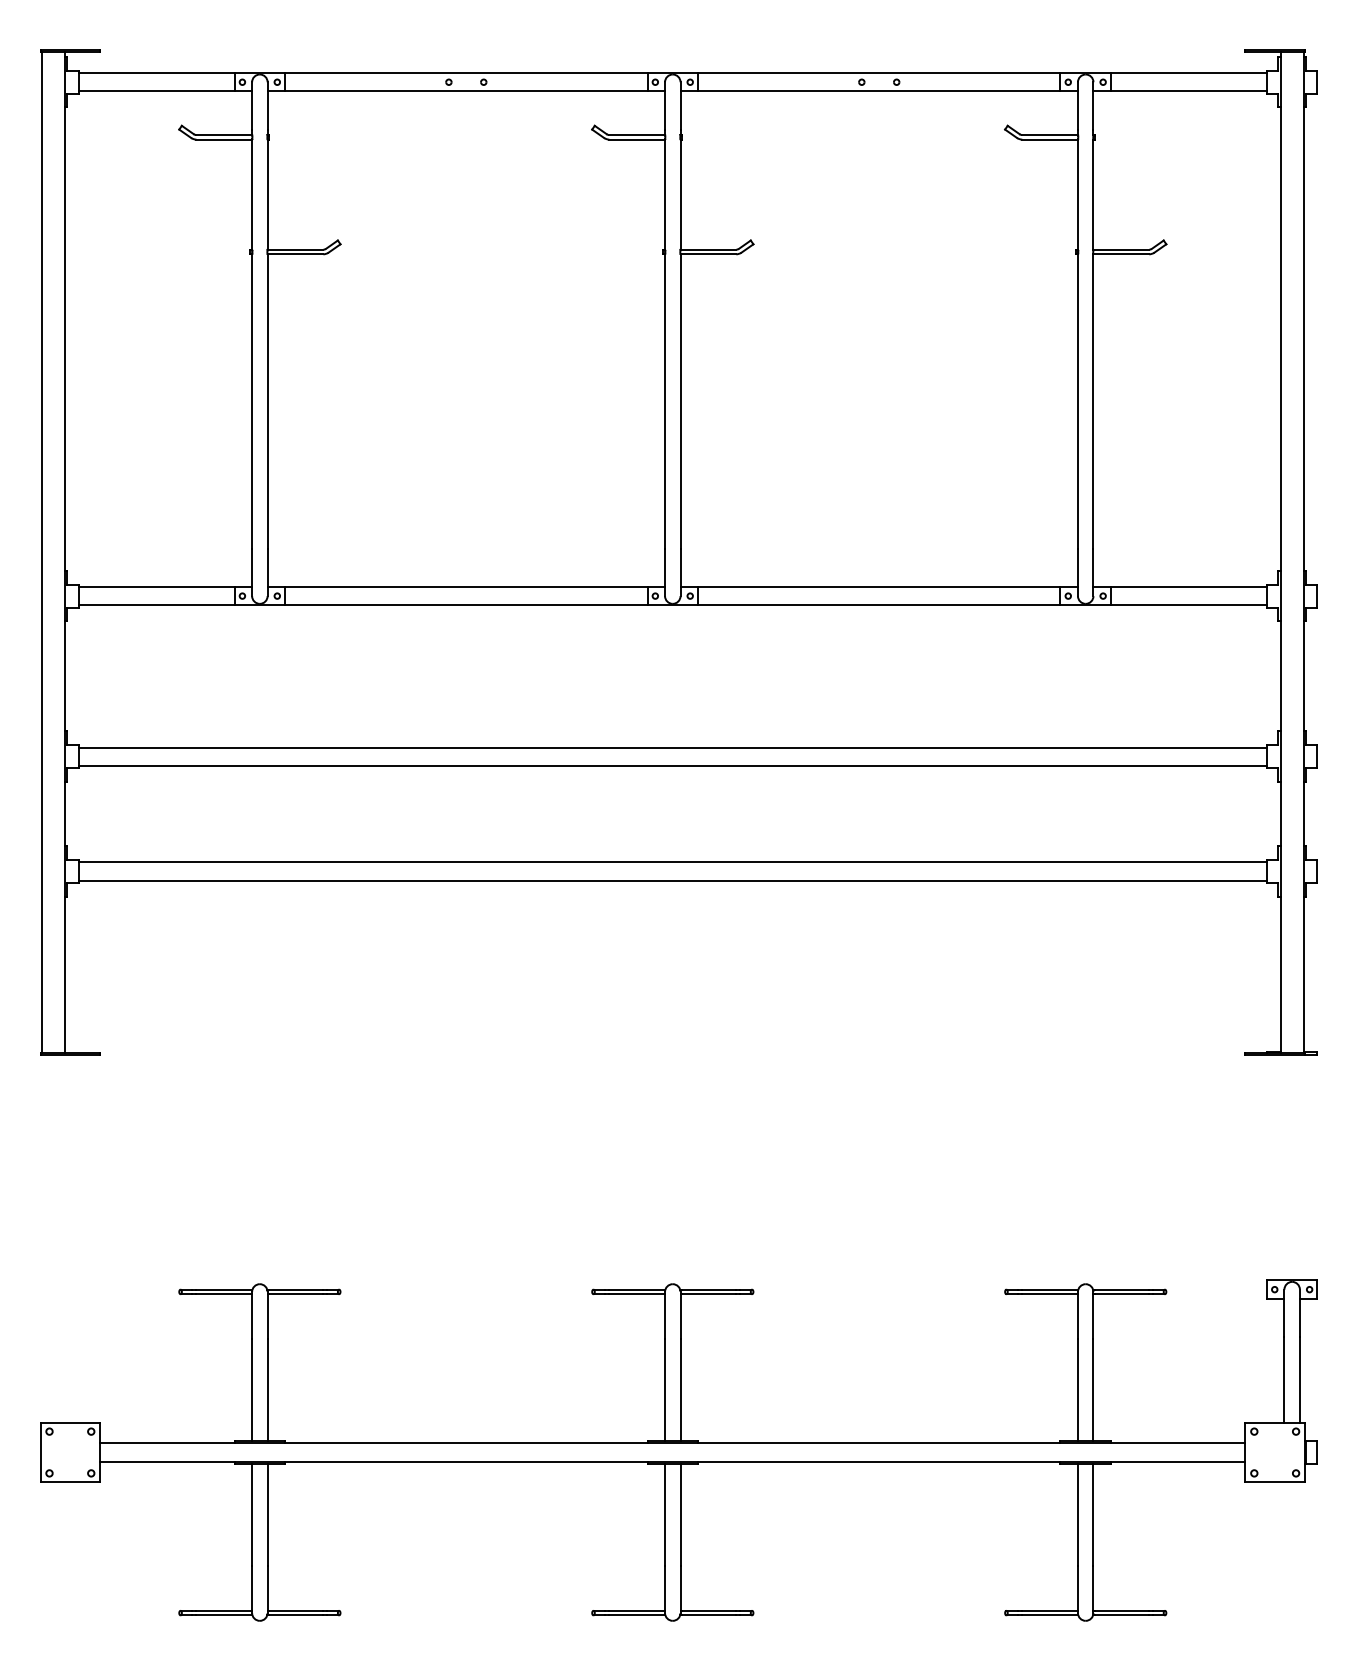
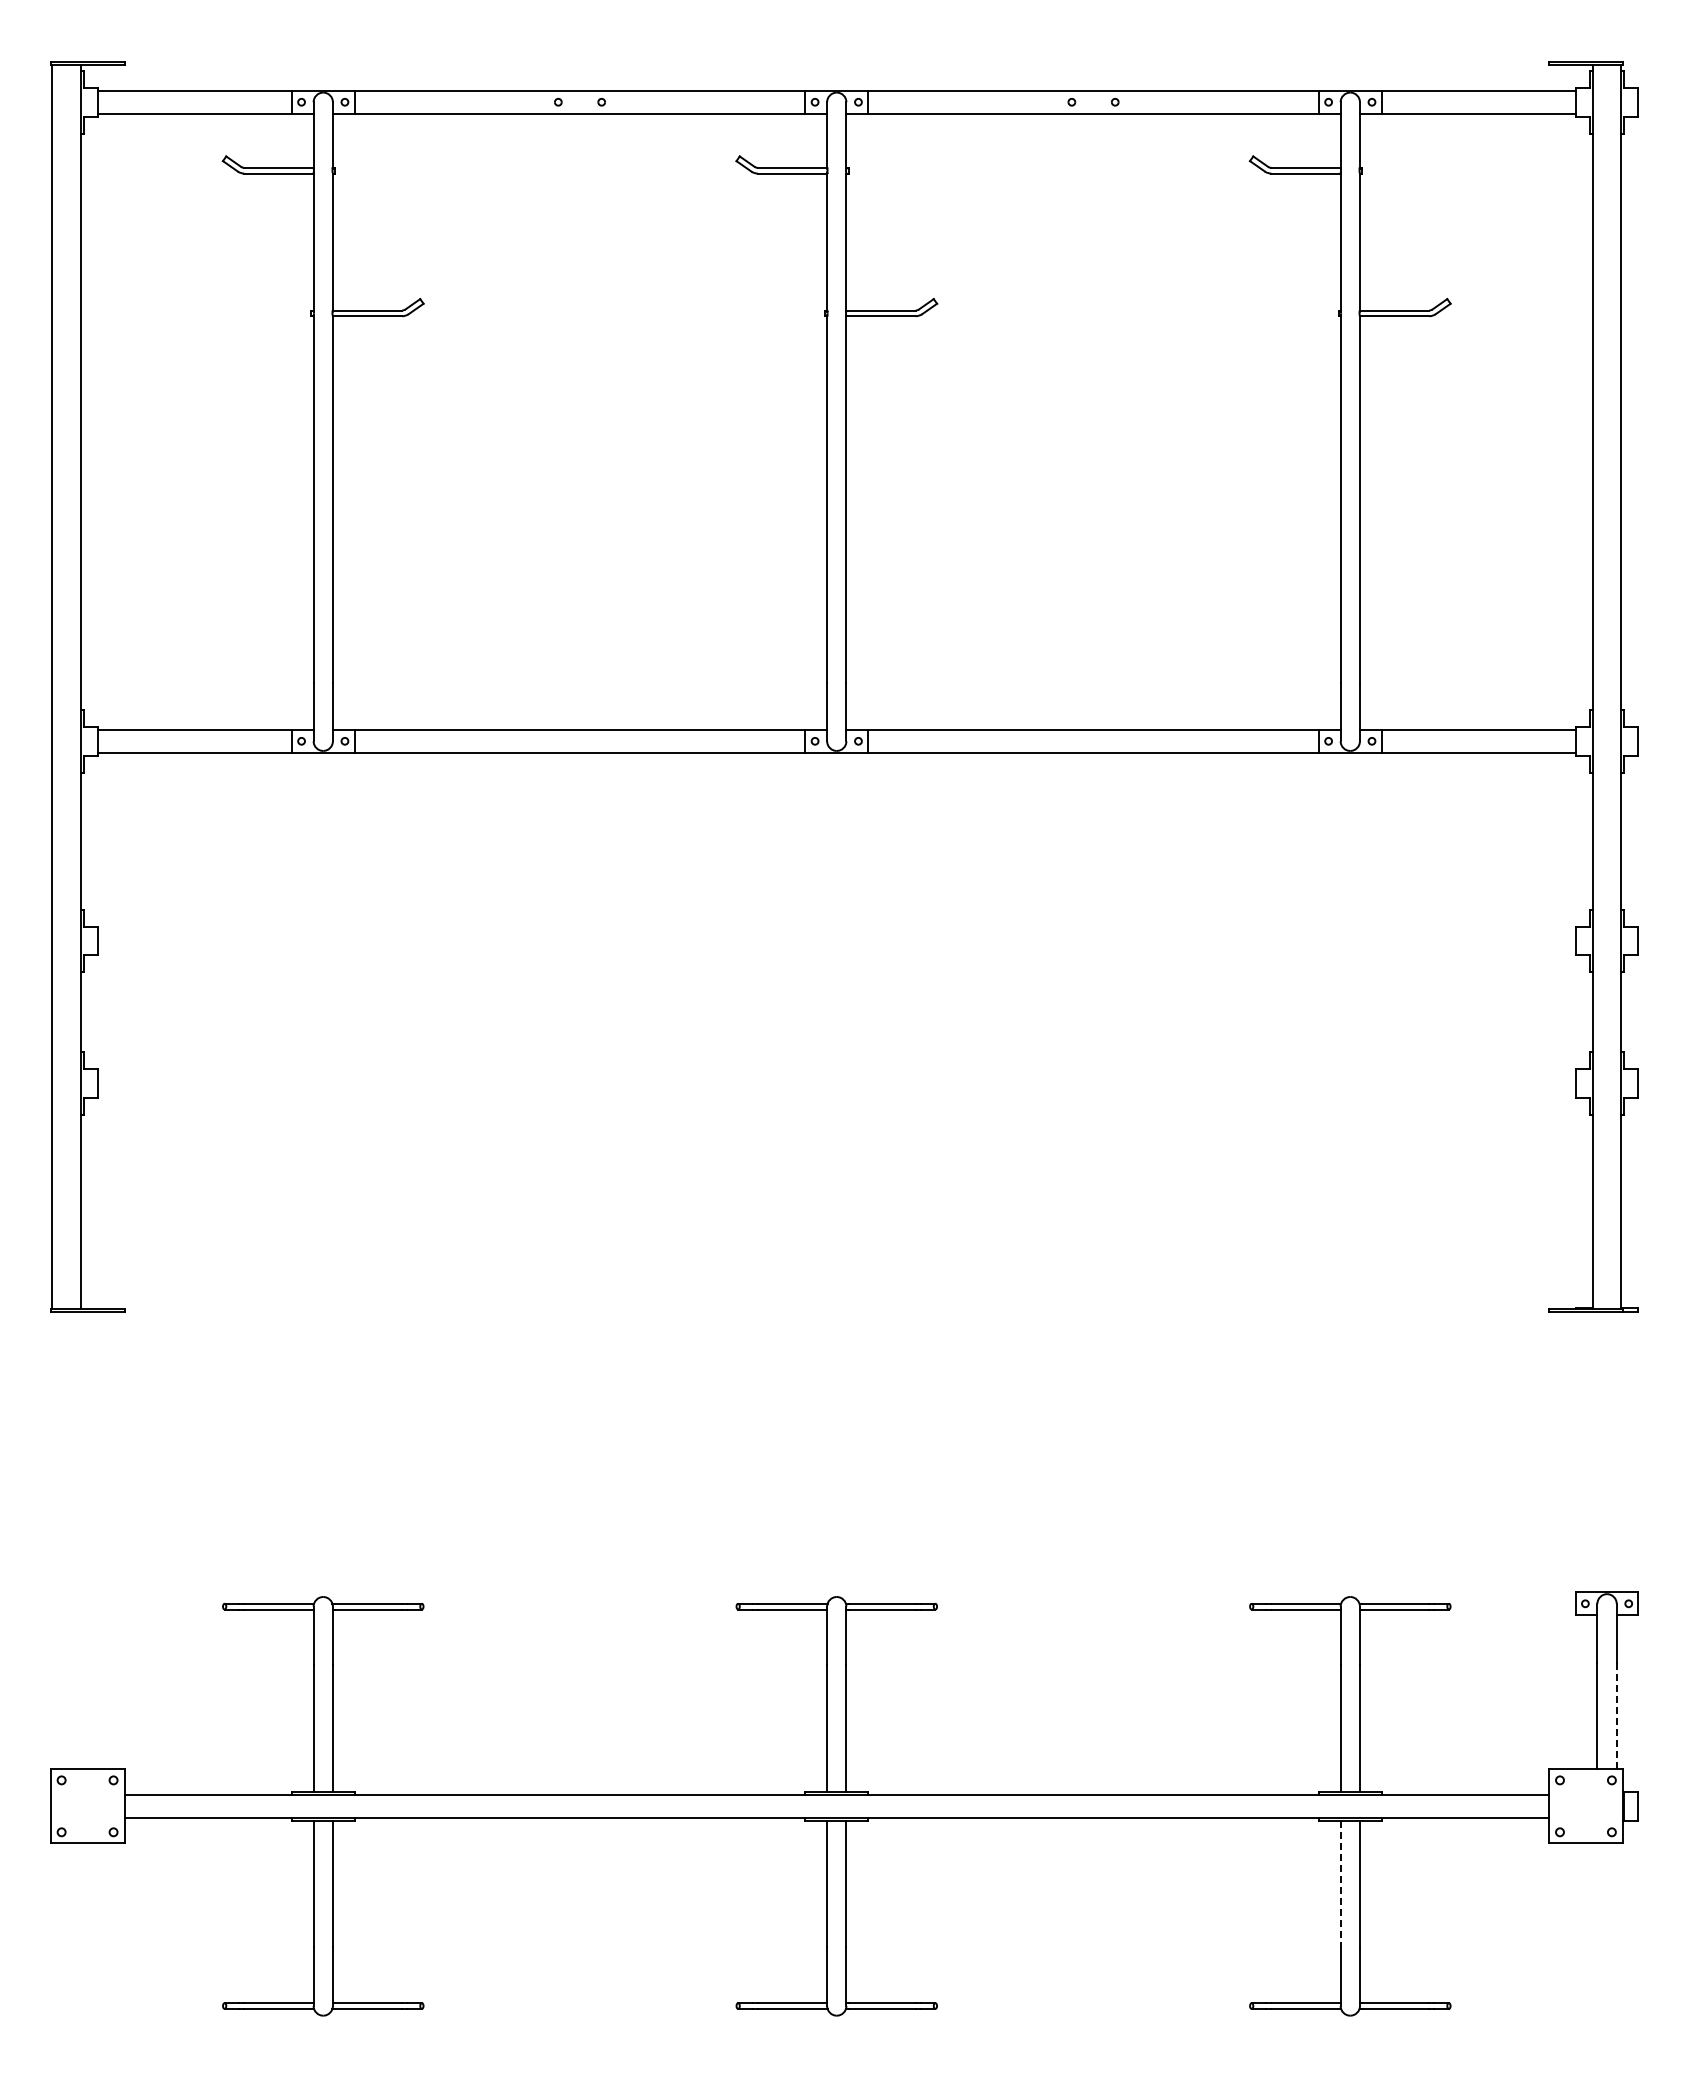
line: (672, 747) -> (836, 929), removed
line: (672, 765) -> (836, 952), removed
line: (672, 862) -> (836, 1072), removed
line: (672, 880) -> (836, 1095), removed
line: (1299, 1379) -> (1616, 1715), solid -> dashed
line: (1077, 1515) -> (1340, 1884), solid -> dashed

